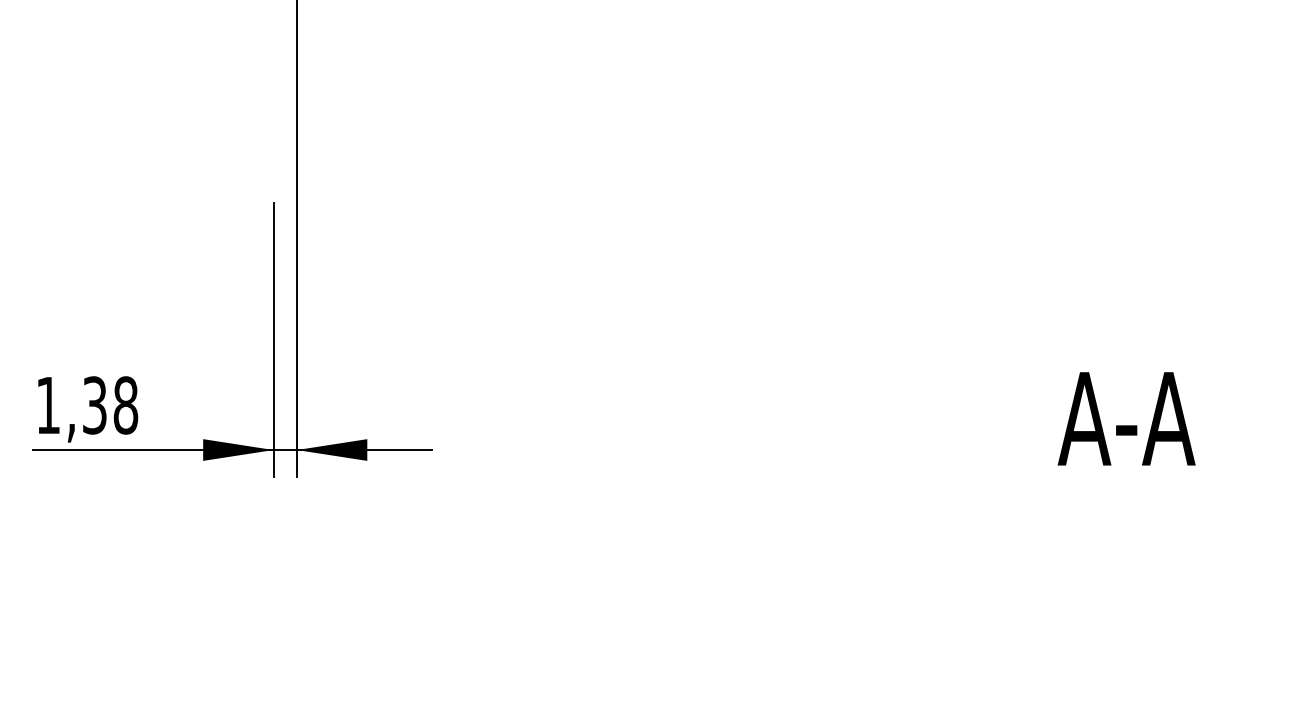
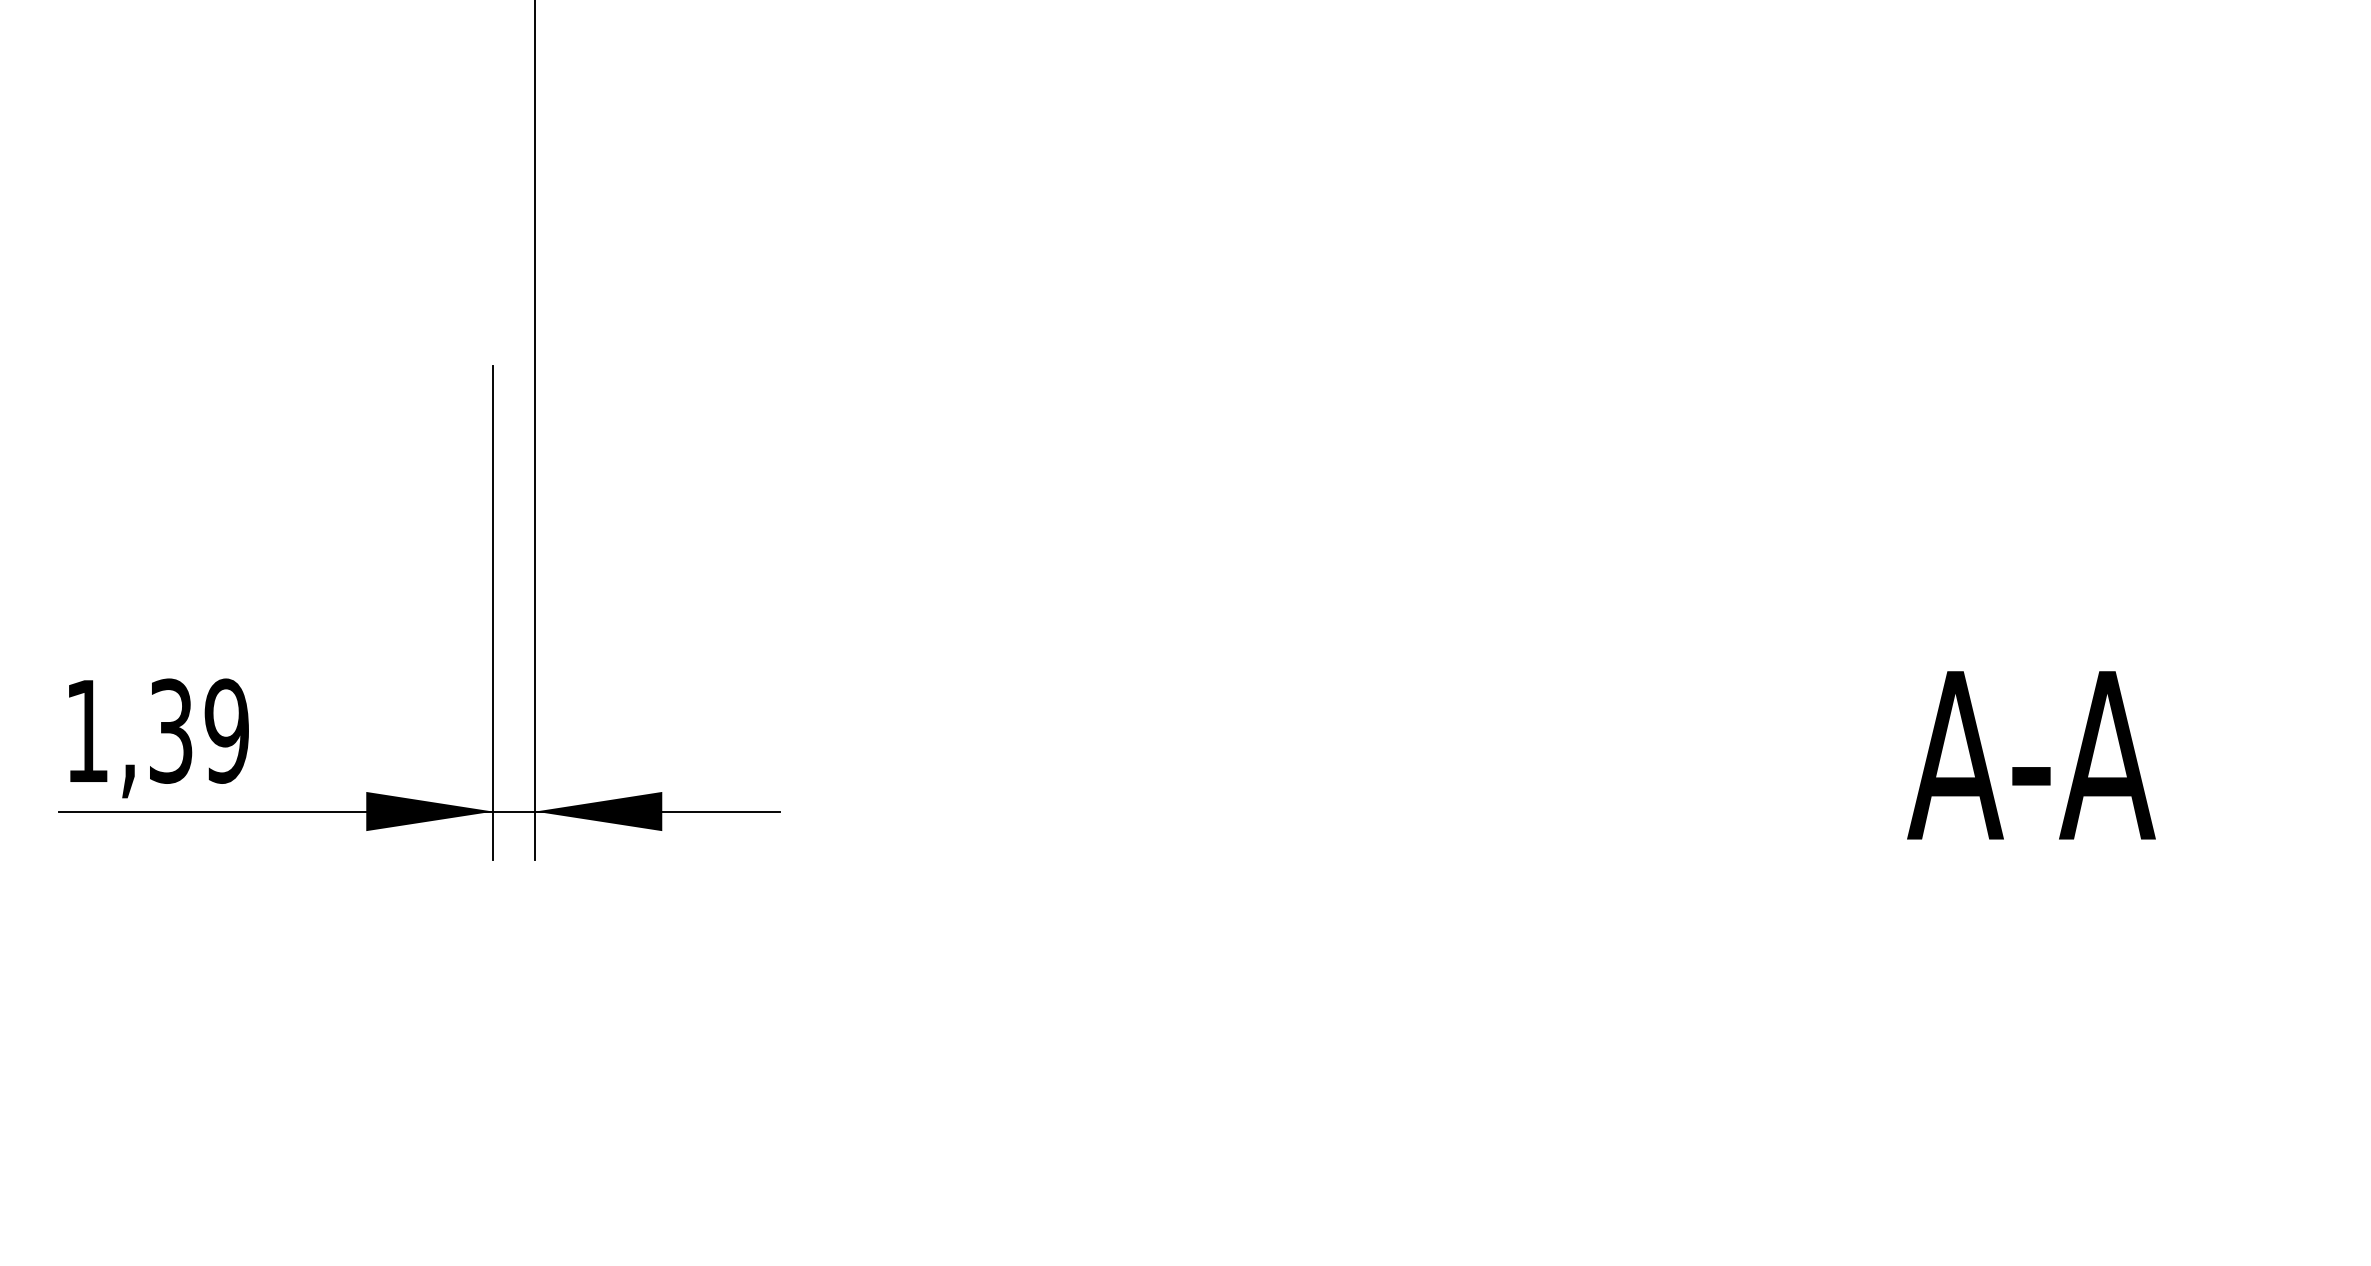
text: (125, 405) -> (226, 731), 1,38 -> 1,39

